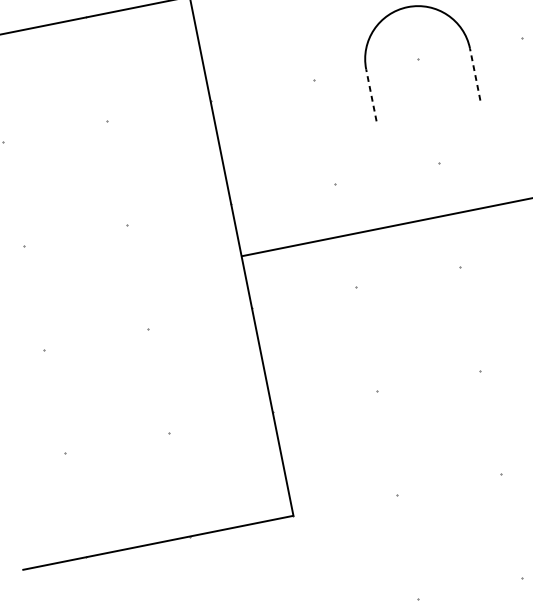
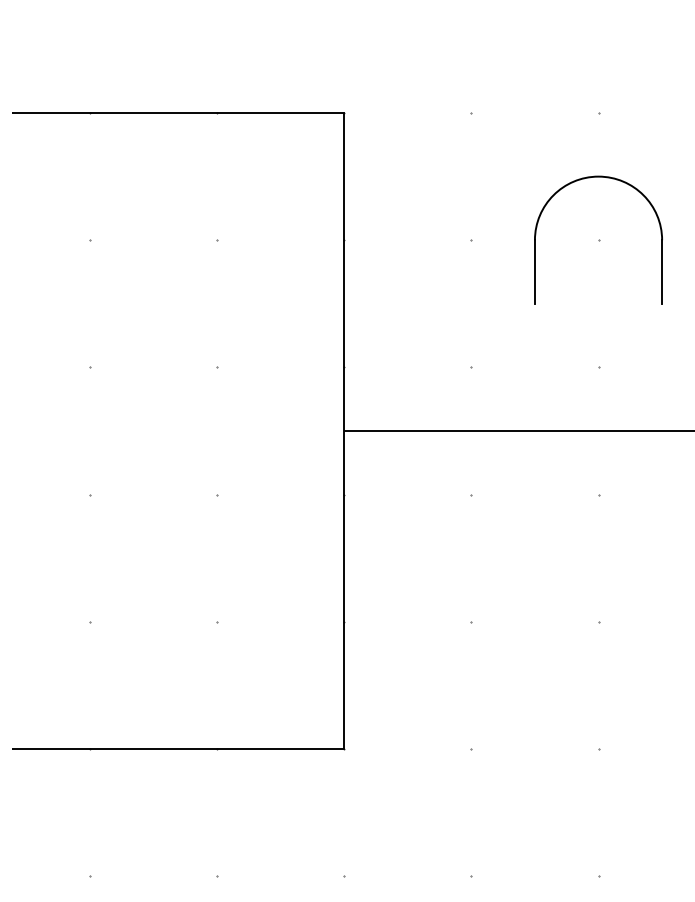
line: (475, 74) -> (662, 272), dashed -> solid
line: (371, 95) -> (534, 272), dashed -> solid

